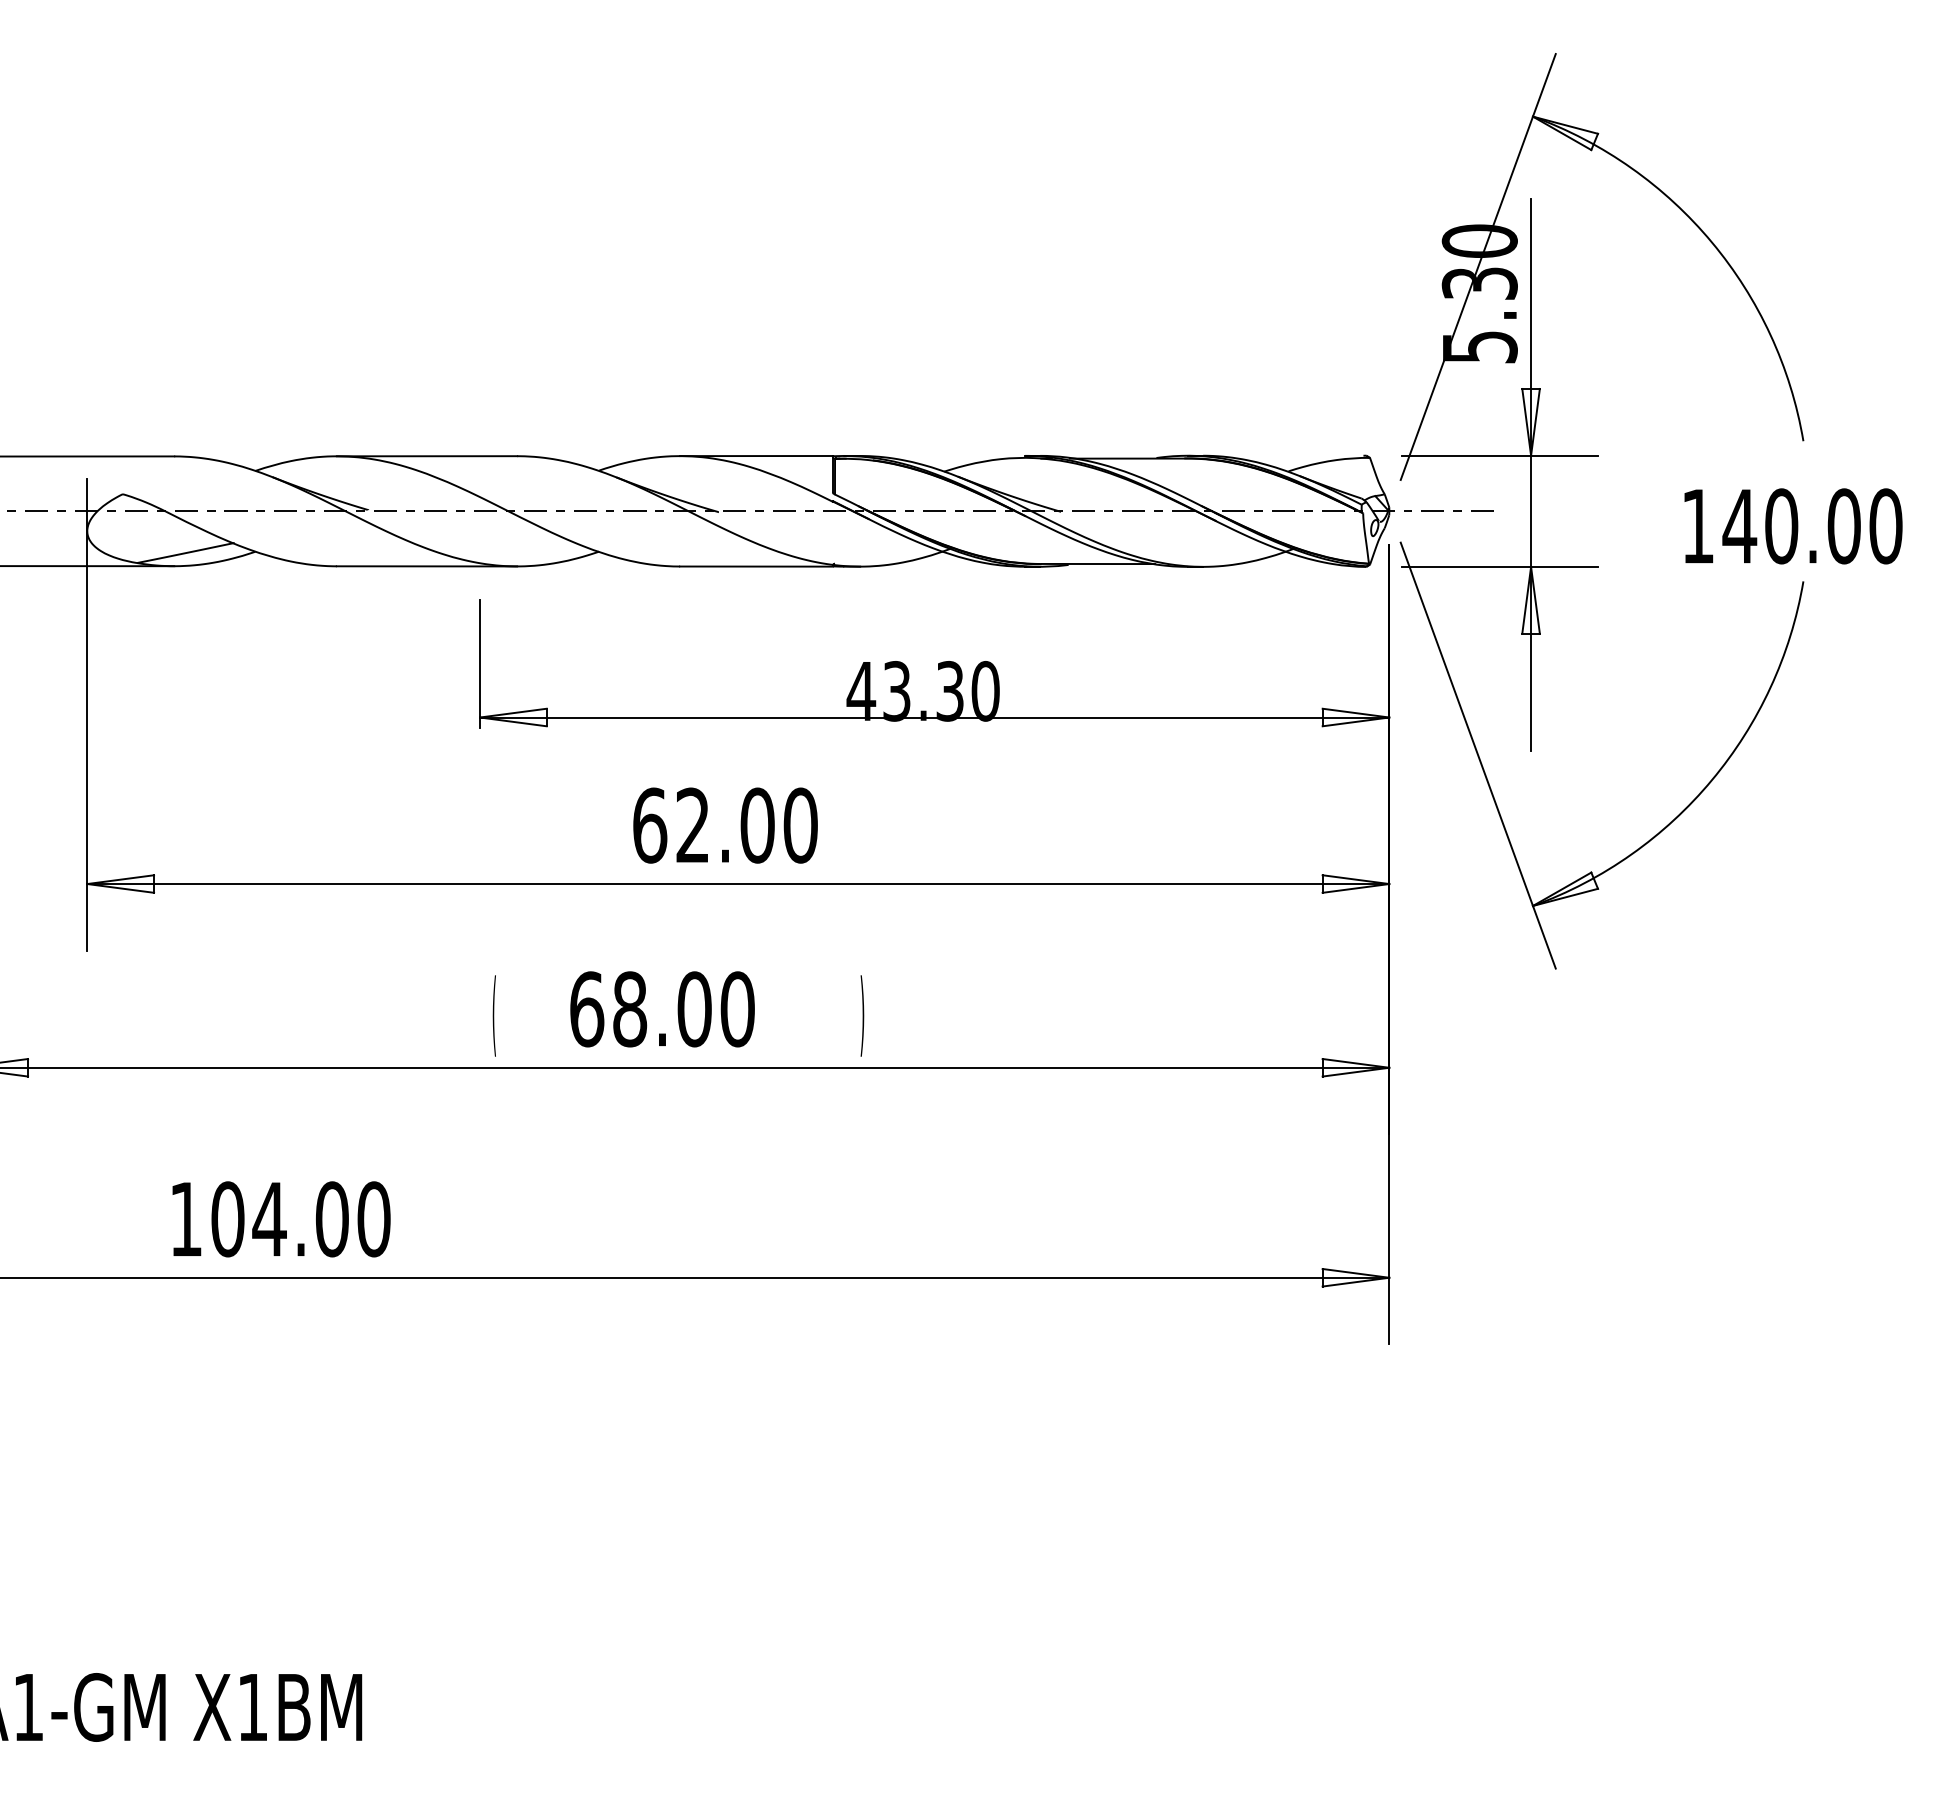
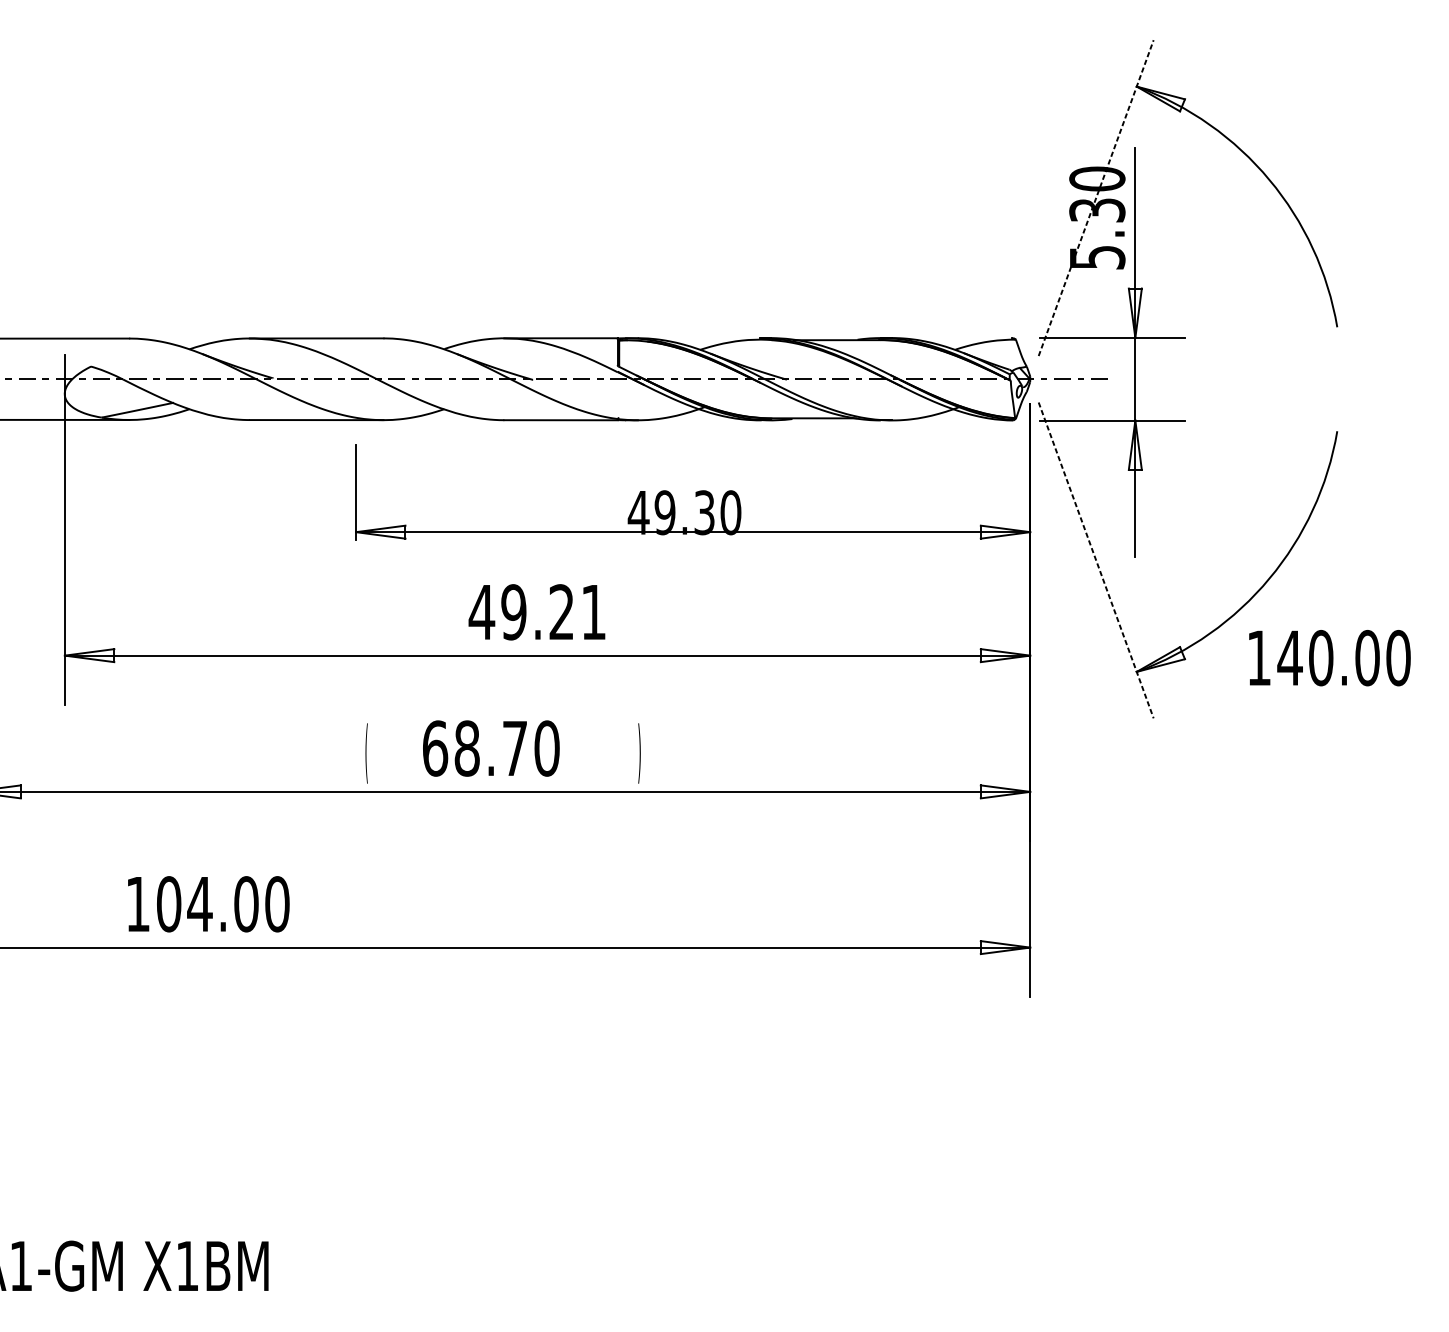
line: (1478, 267) -> (1096, 198), solid -> dashed
text: (1793, 526) -> (1329, 658), moved
text: (896, 691) -> (664, 512), 43.30 -> 49.30
line: (1478, 755) -> (1096, 560), solid -> dashed
text: (724, 825) -> (537, 612), 62.00 -> 49.21
text: (694, 1009) -> (515, 748), 68.00 -> 68.70

